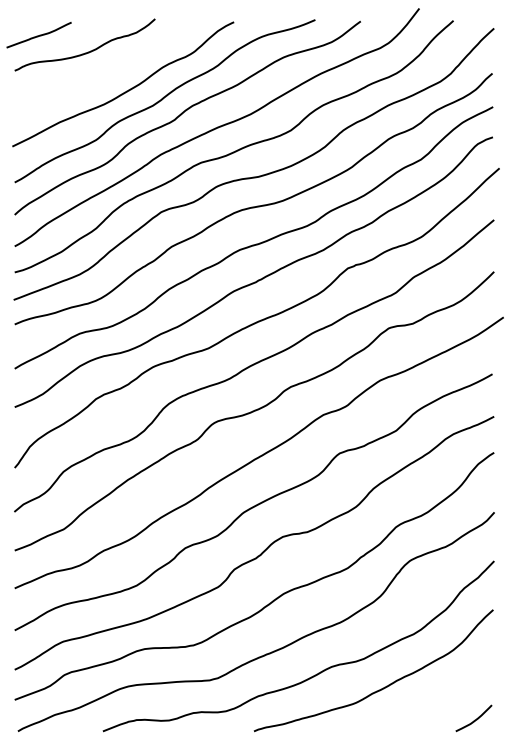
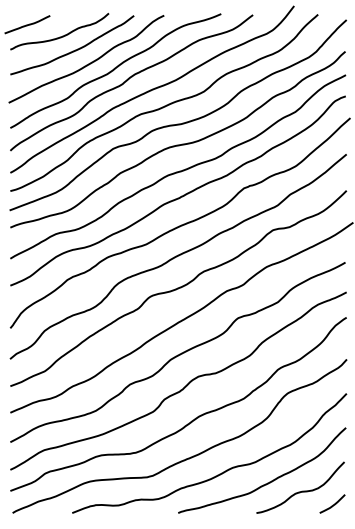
curve: (107, 70) -> (75, 49), added
curve: (431, 699) -> (302, 490), added

